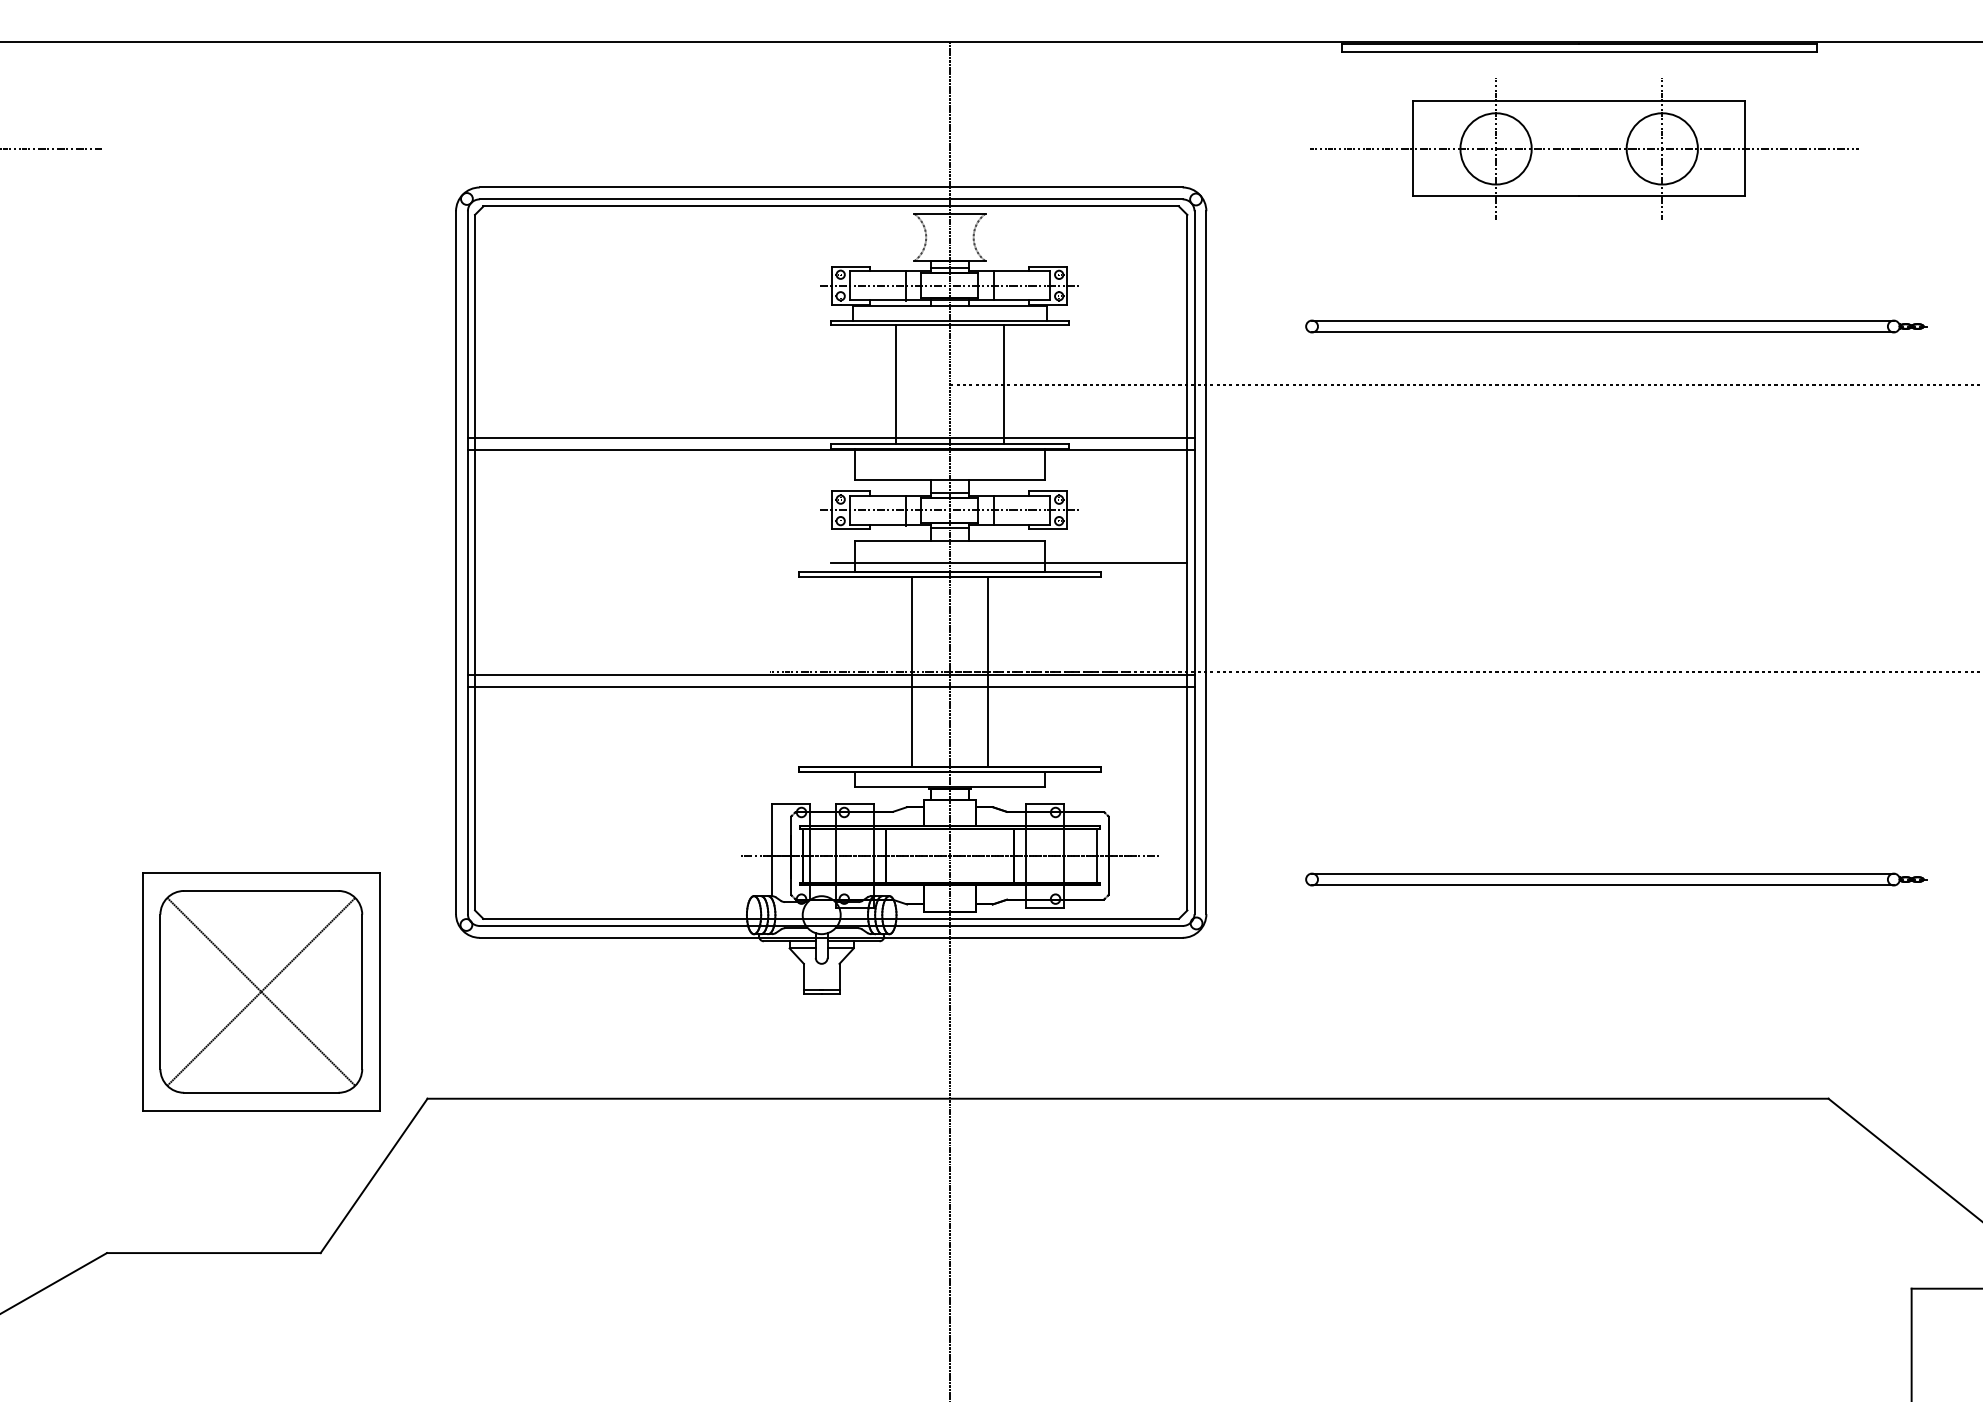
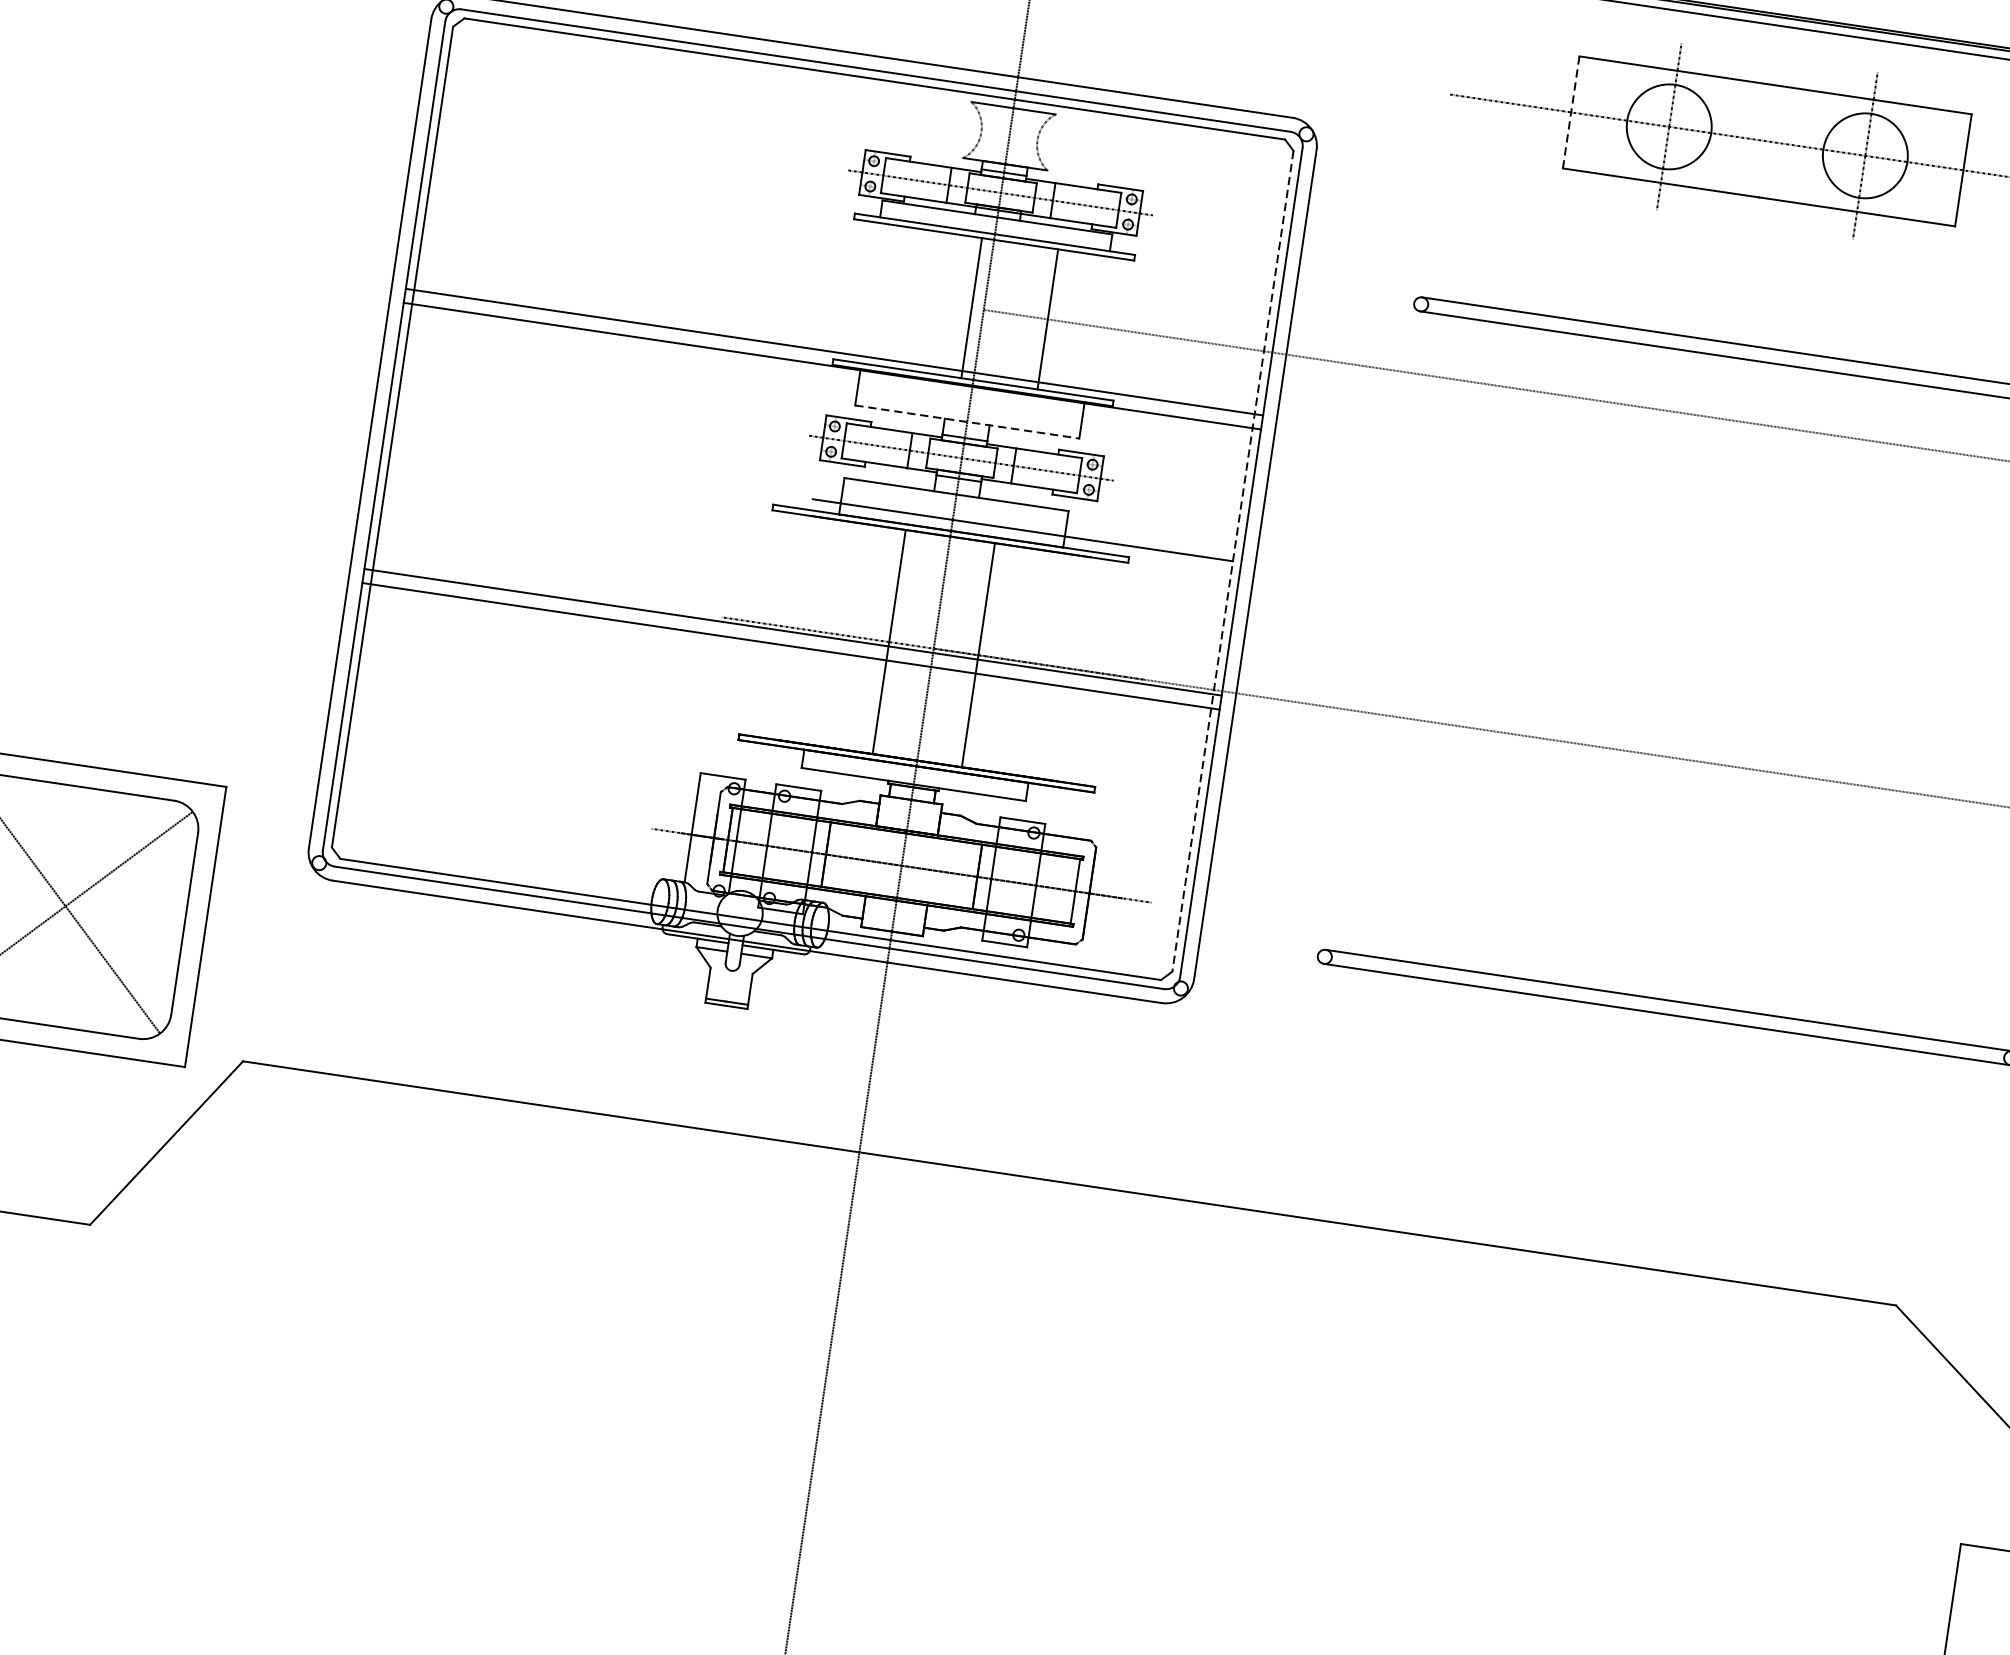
line: (1412, 148) -> (1570, 111), solid -> dashed
line: (895, 384) -> (971, 307), moved
line: (949, 479) -> (966, 421), solid -> dashed
line: (1187, 562) -> (1233, 561), solid -> dashed

